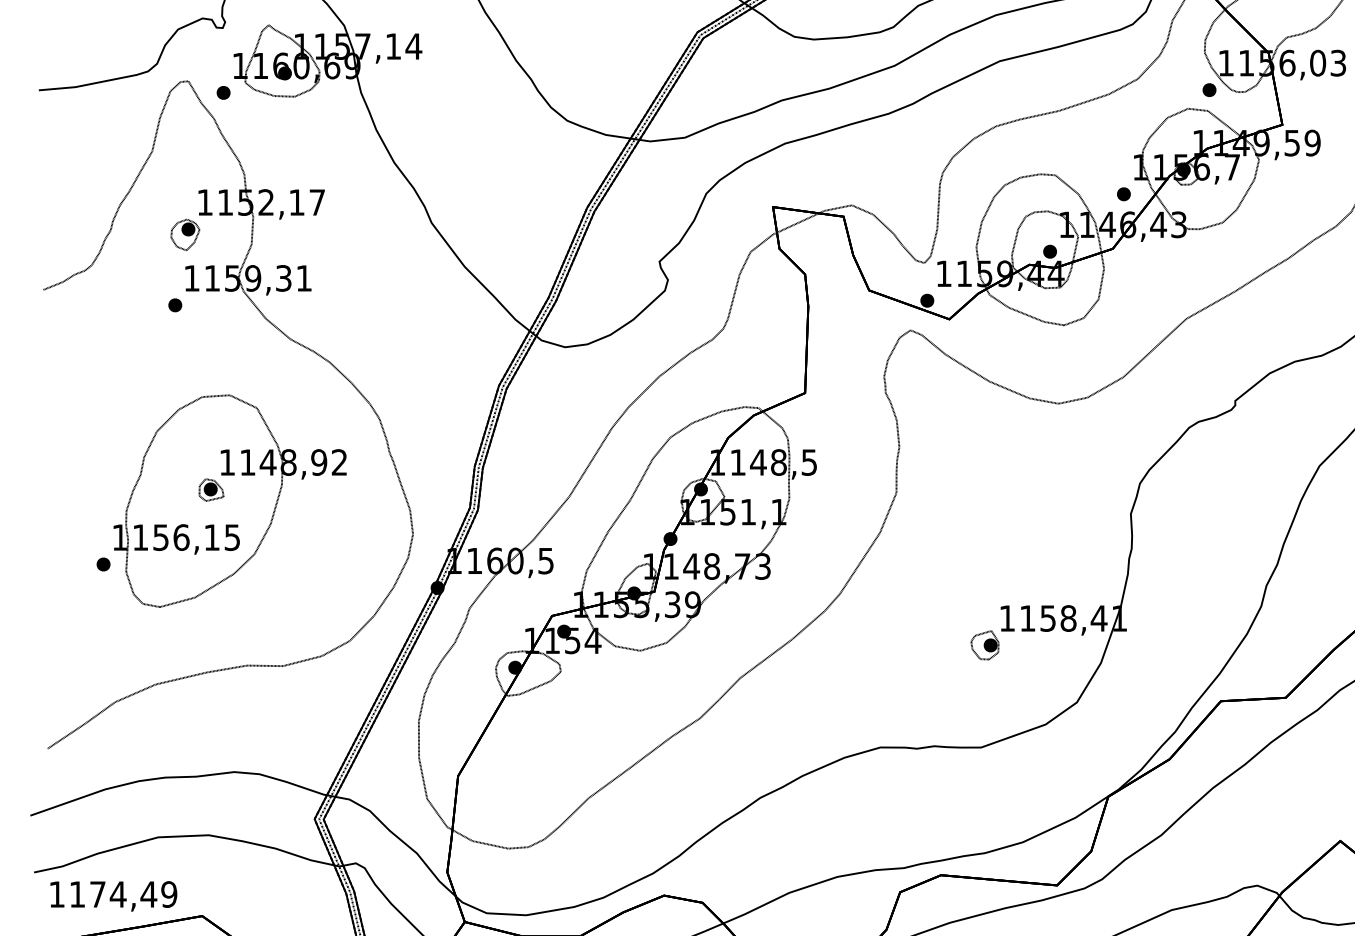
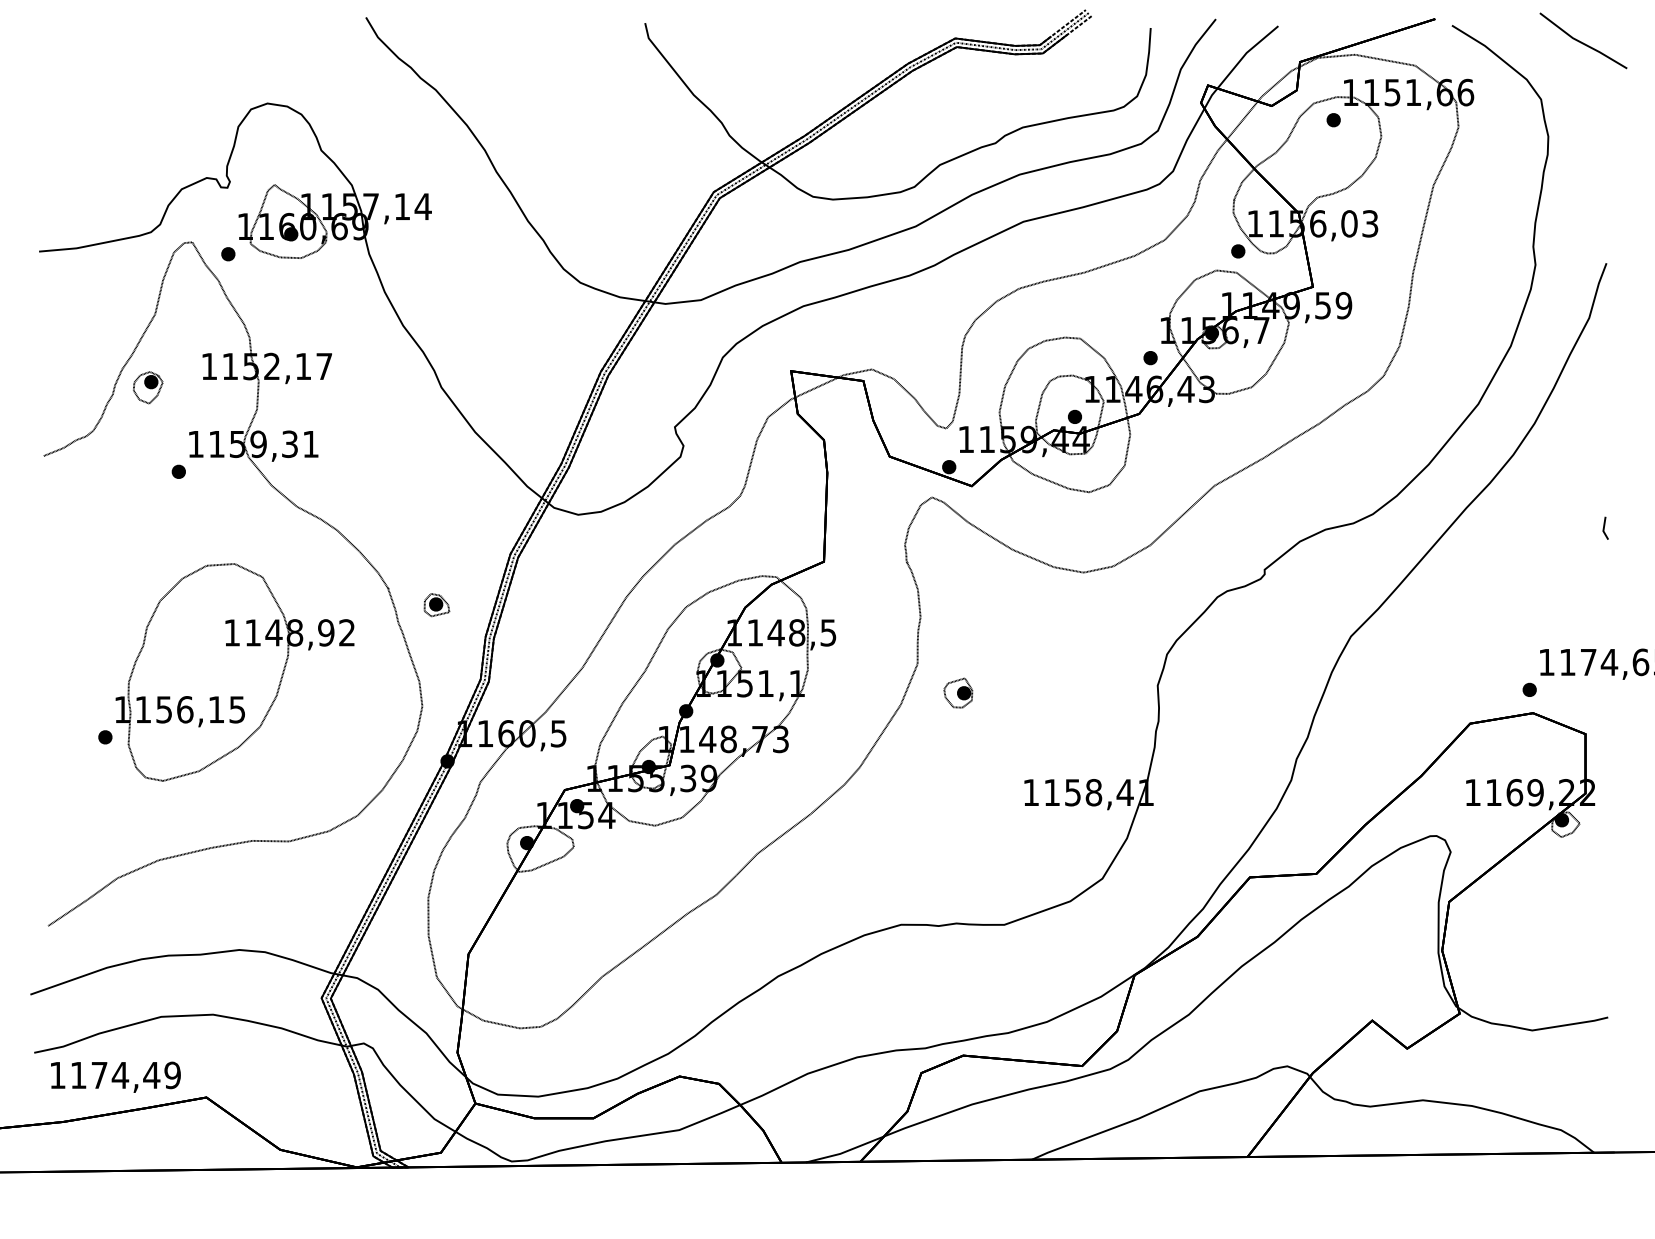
part: (185, 234) -> (148, 387), moved
part: (211, 490) -> (436, 605), moved
part: (985, 644) -> (958, 692), moved

